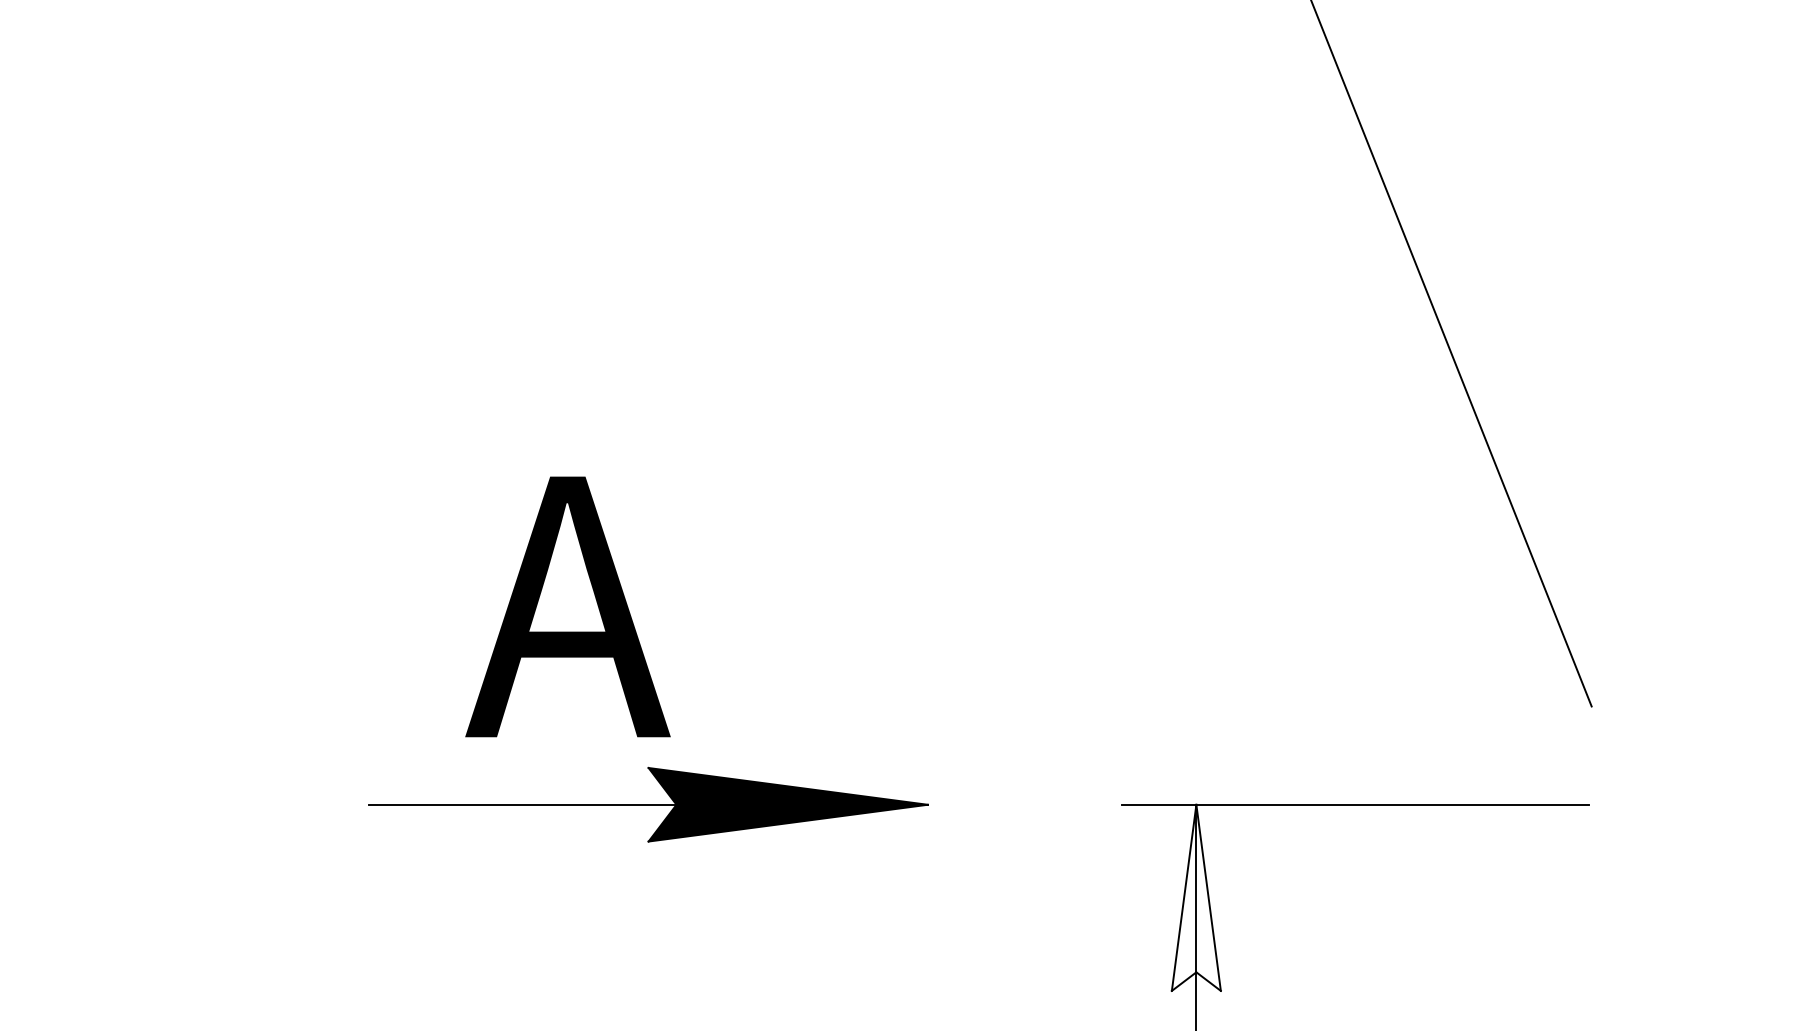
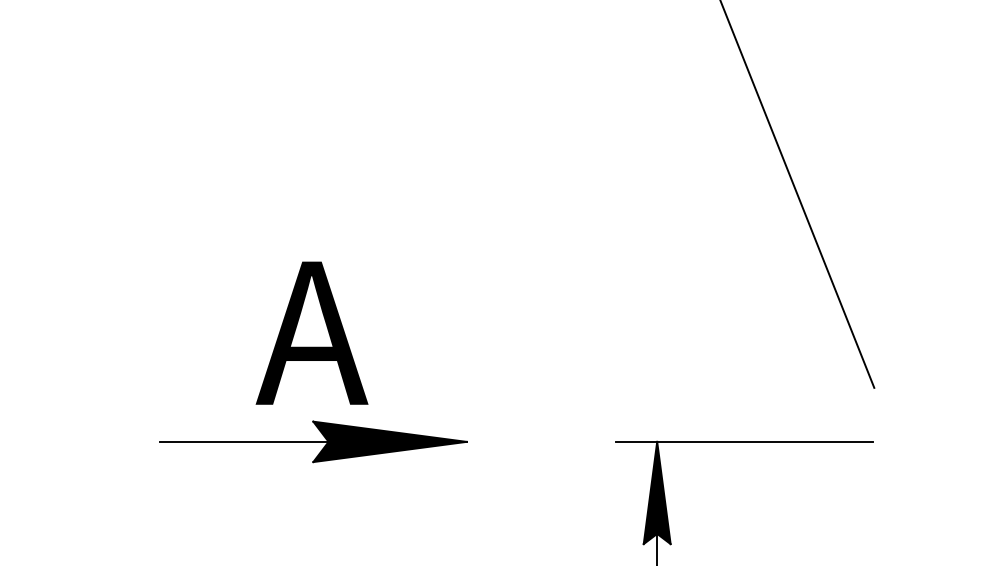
part: (648, 804) -> (313, 441), moved
fill: (1195, 896) -> (656, 492), added

